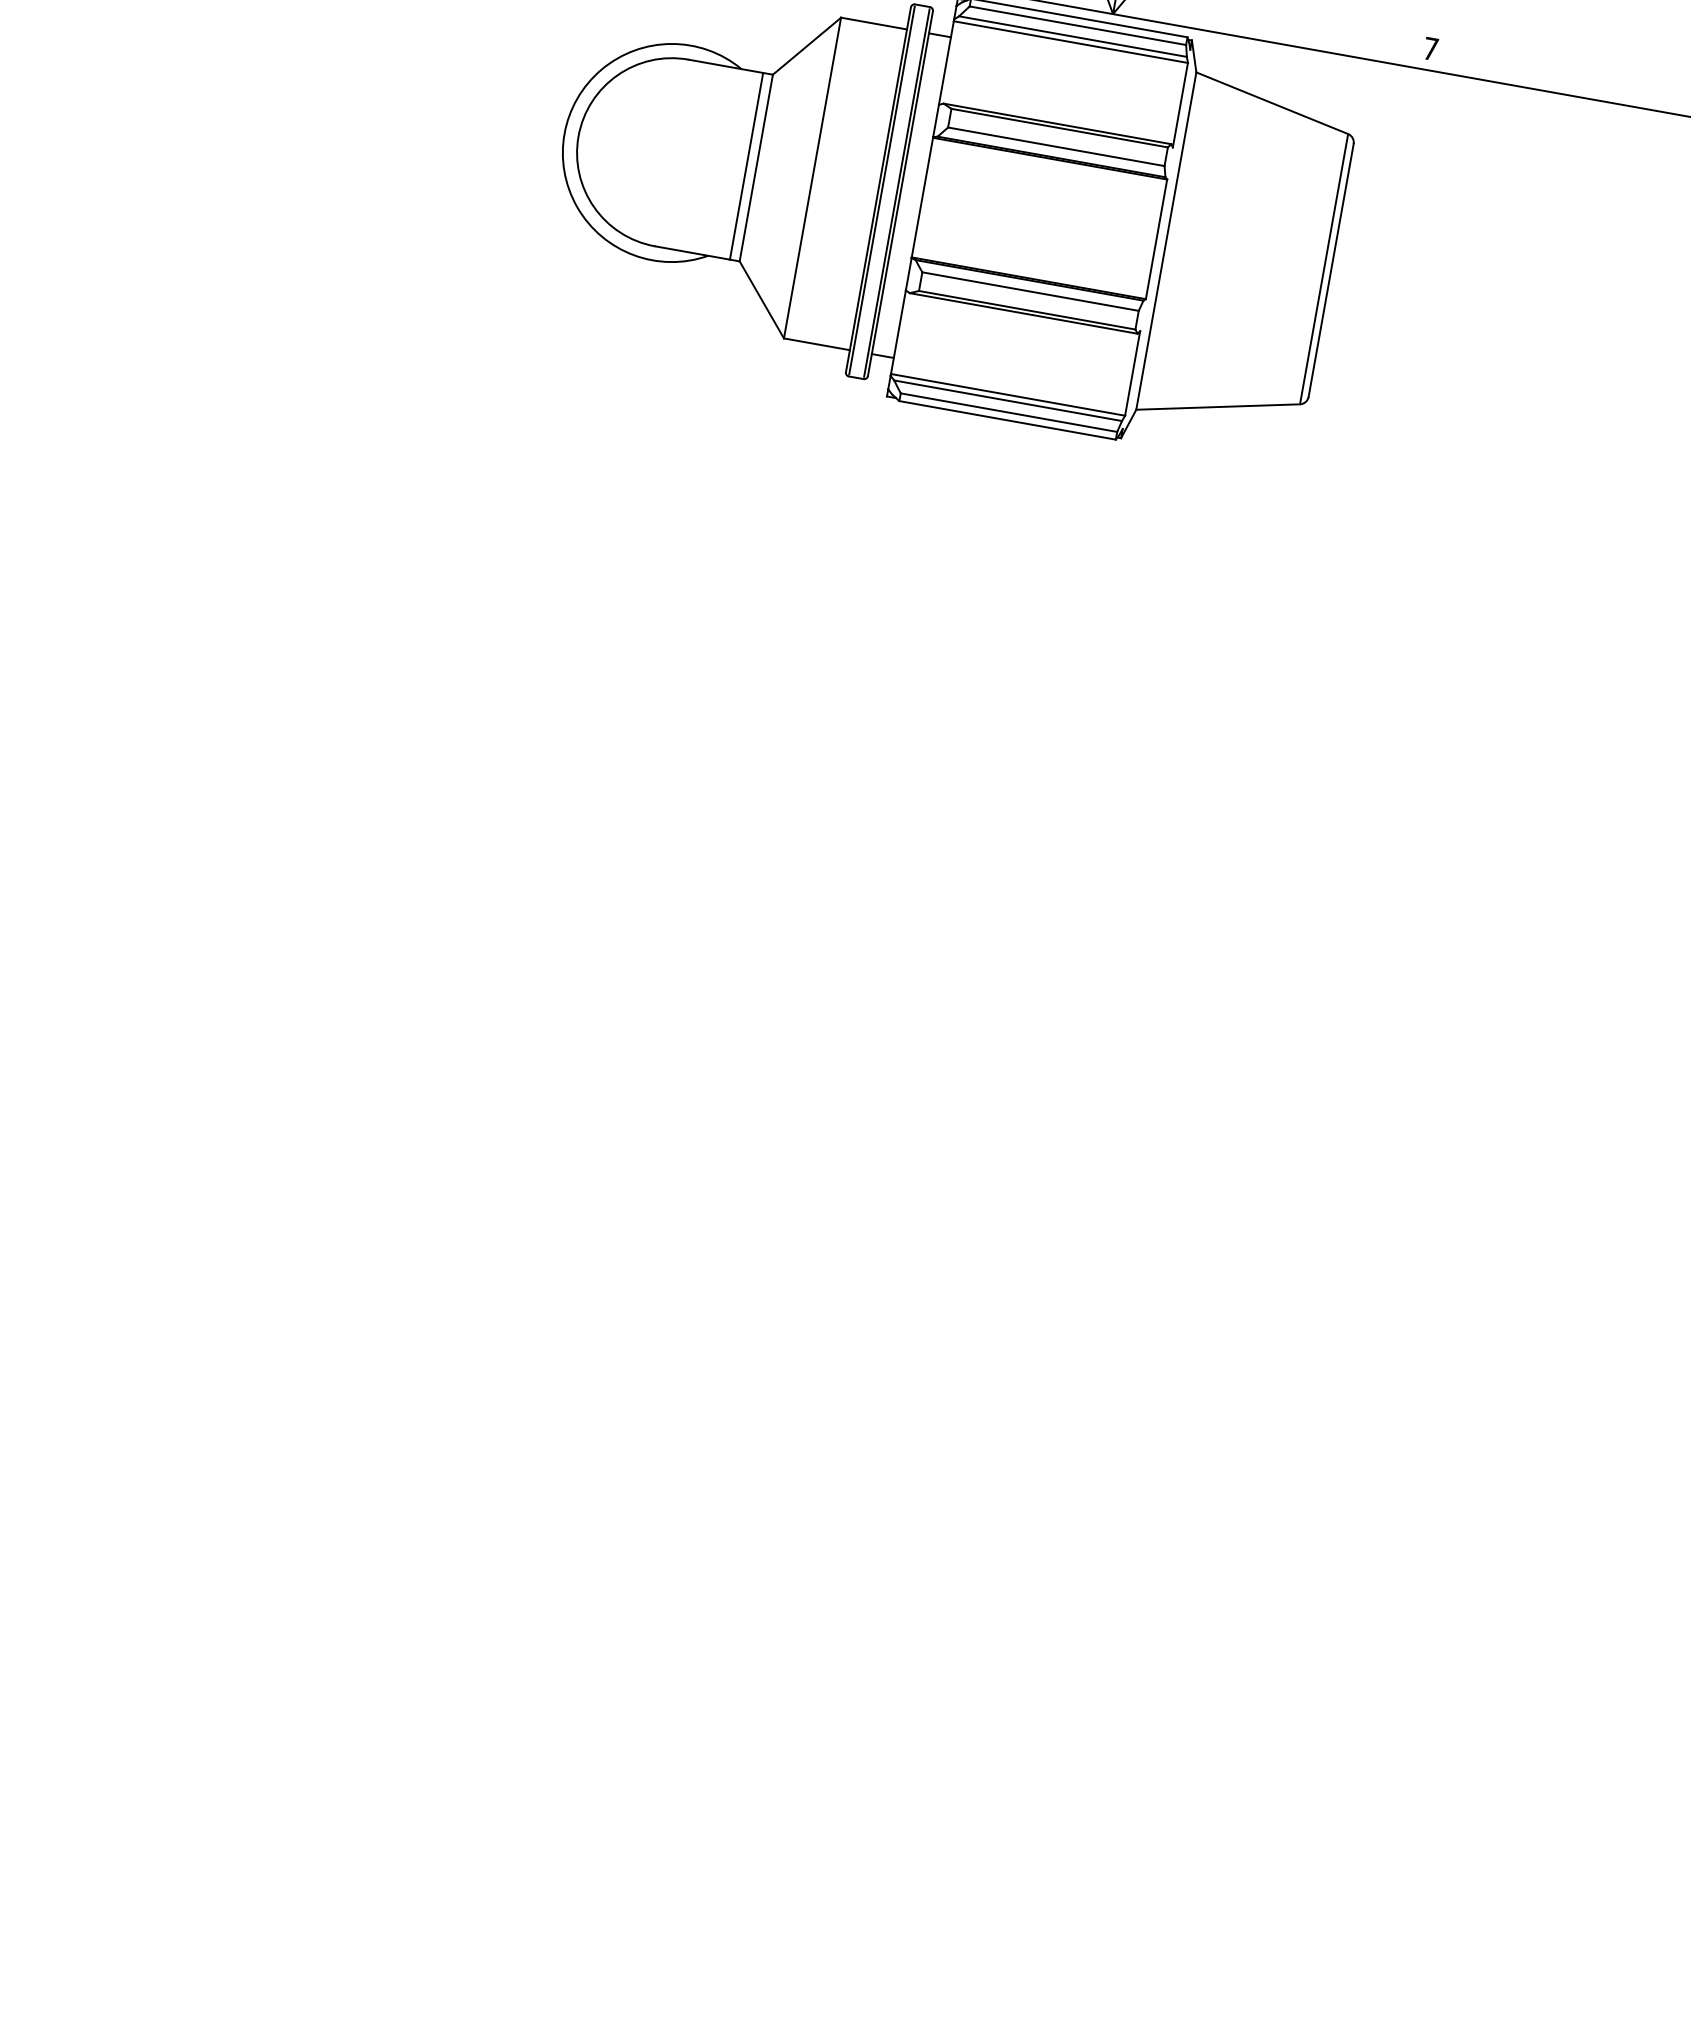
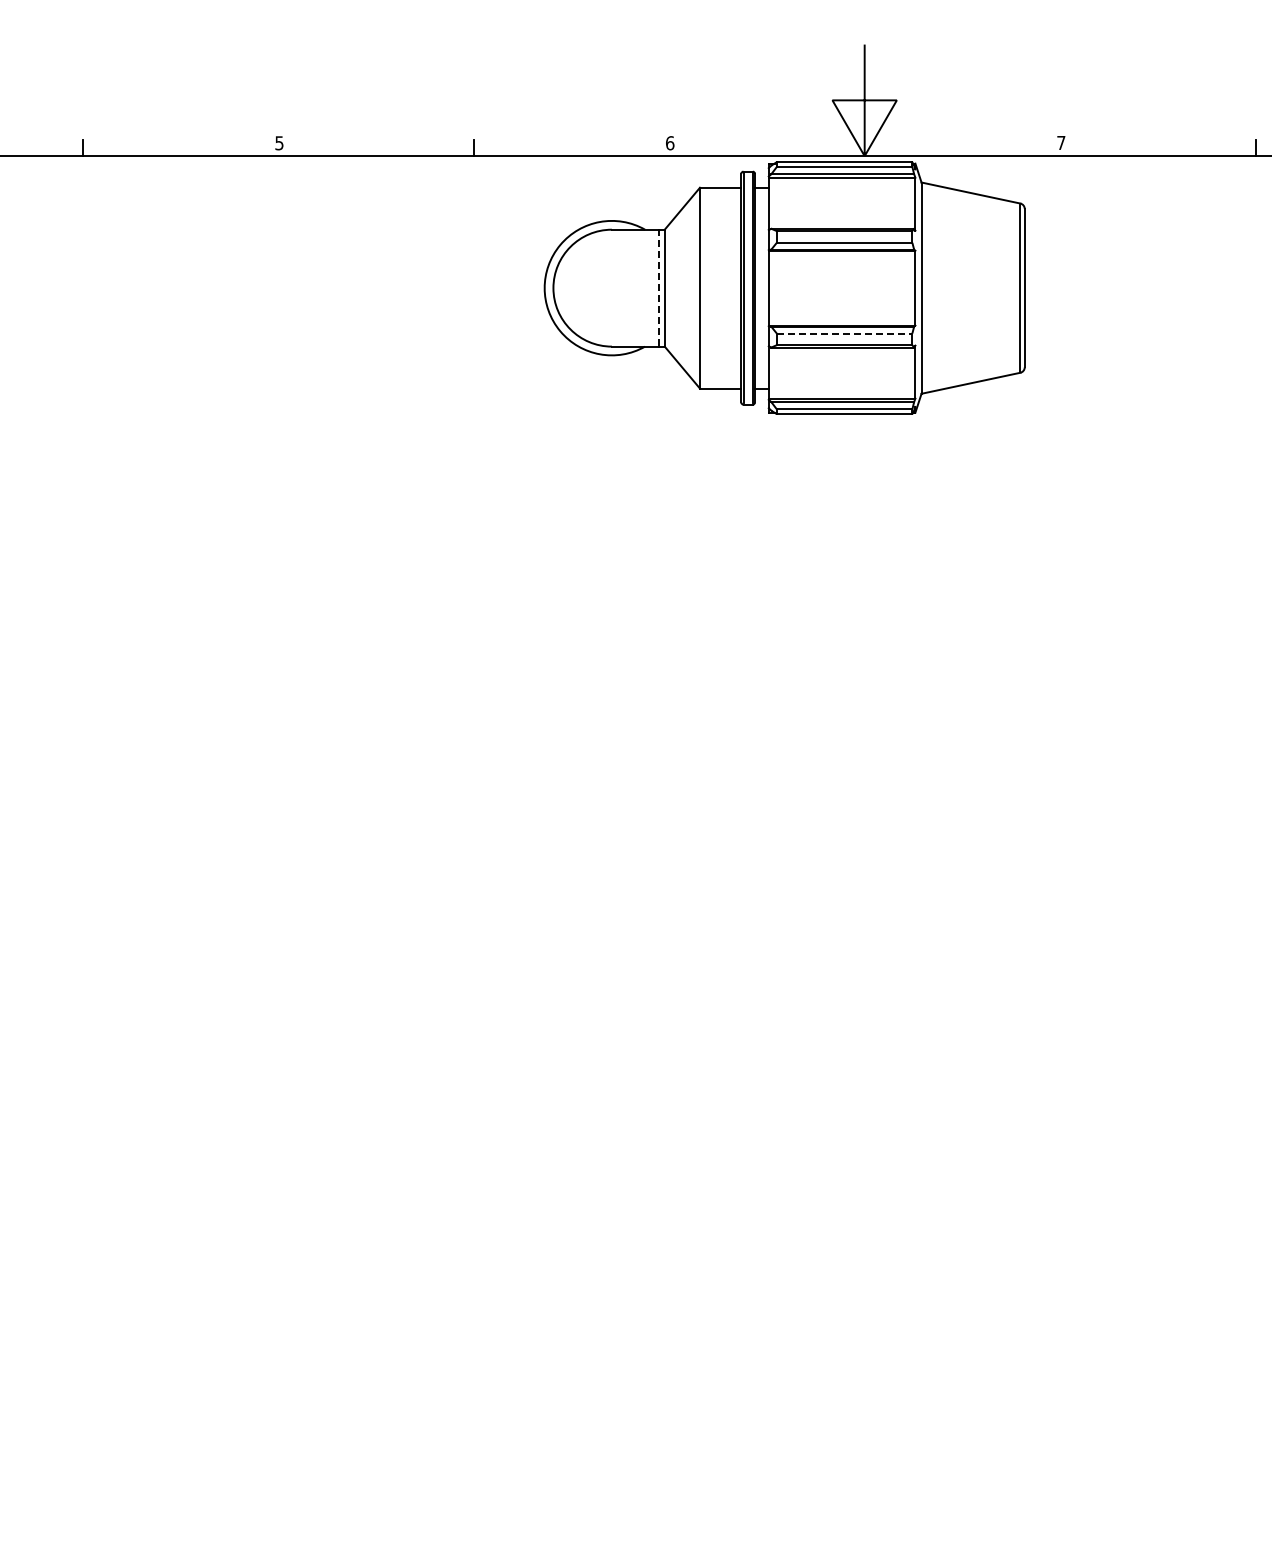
line: (746, 166) -> (658, 288), solid -> dashed
line: (1030, 291) -> (844, 333), solid -> dashed

